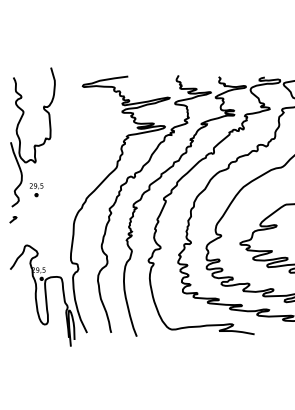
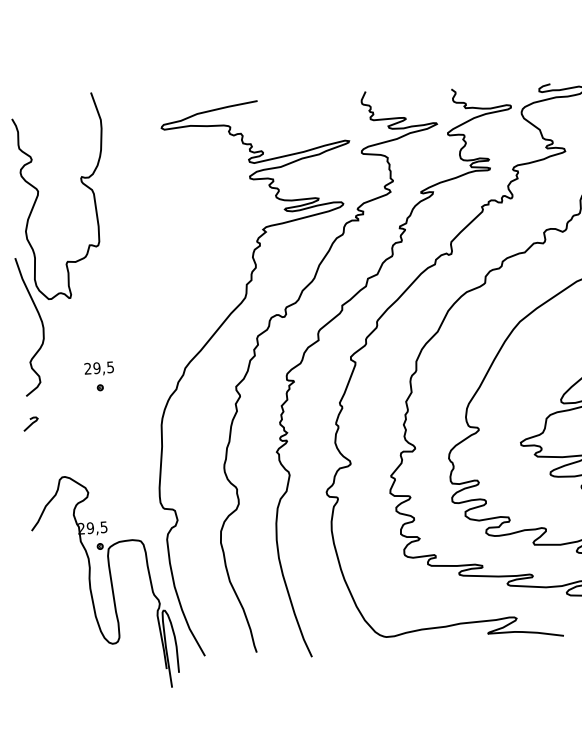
part: (36, 190) -> (99, 377), moved

